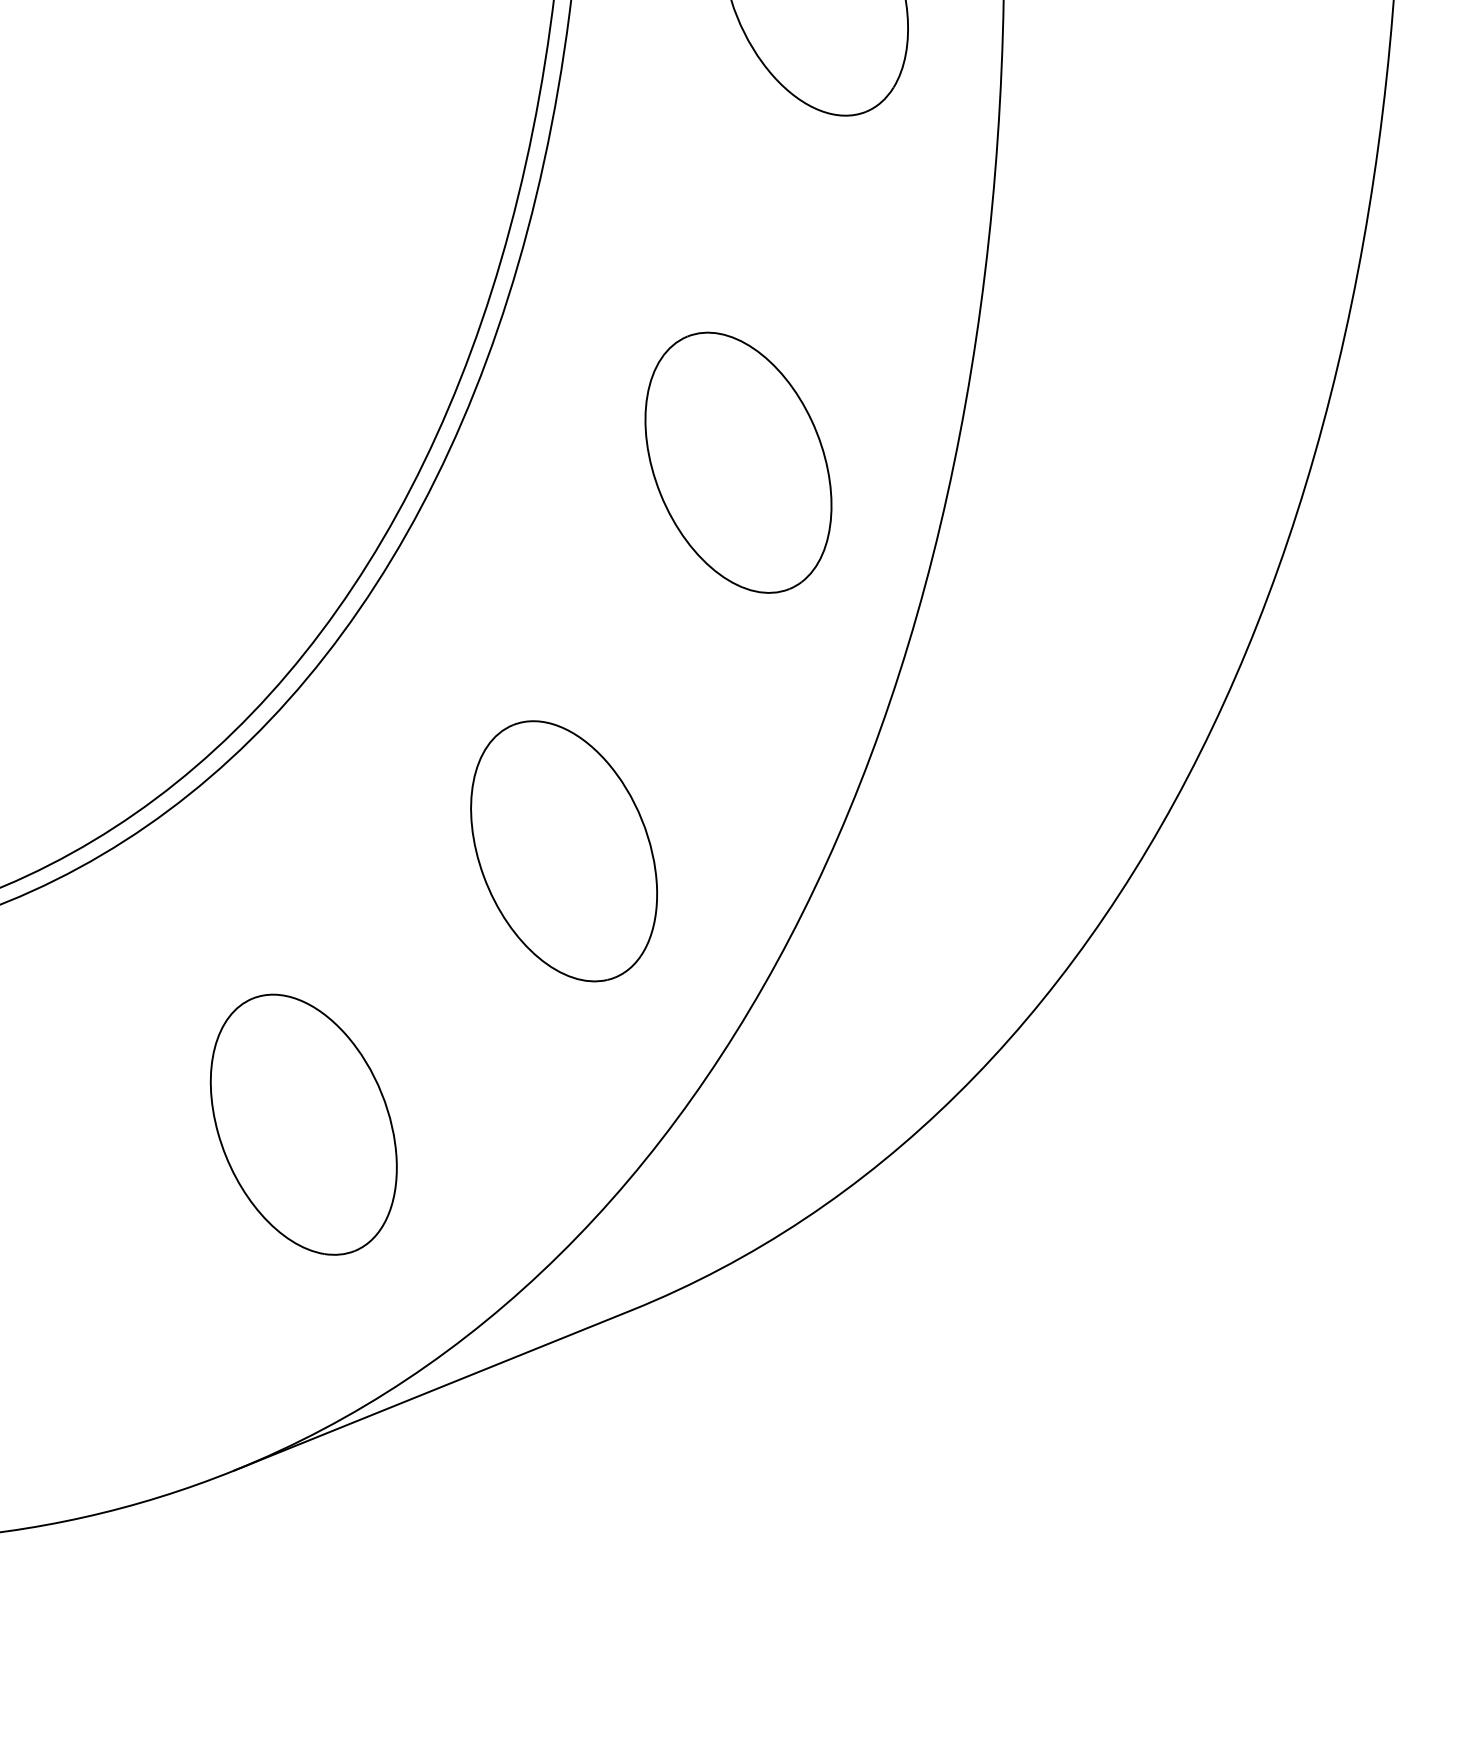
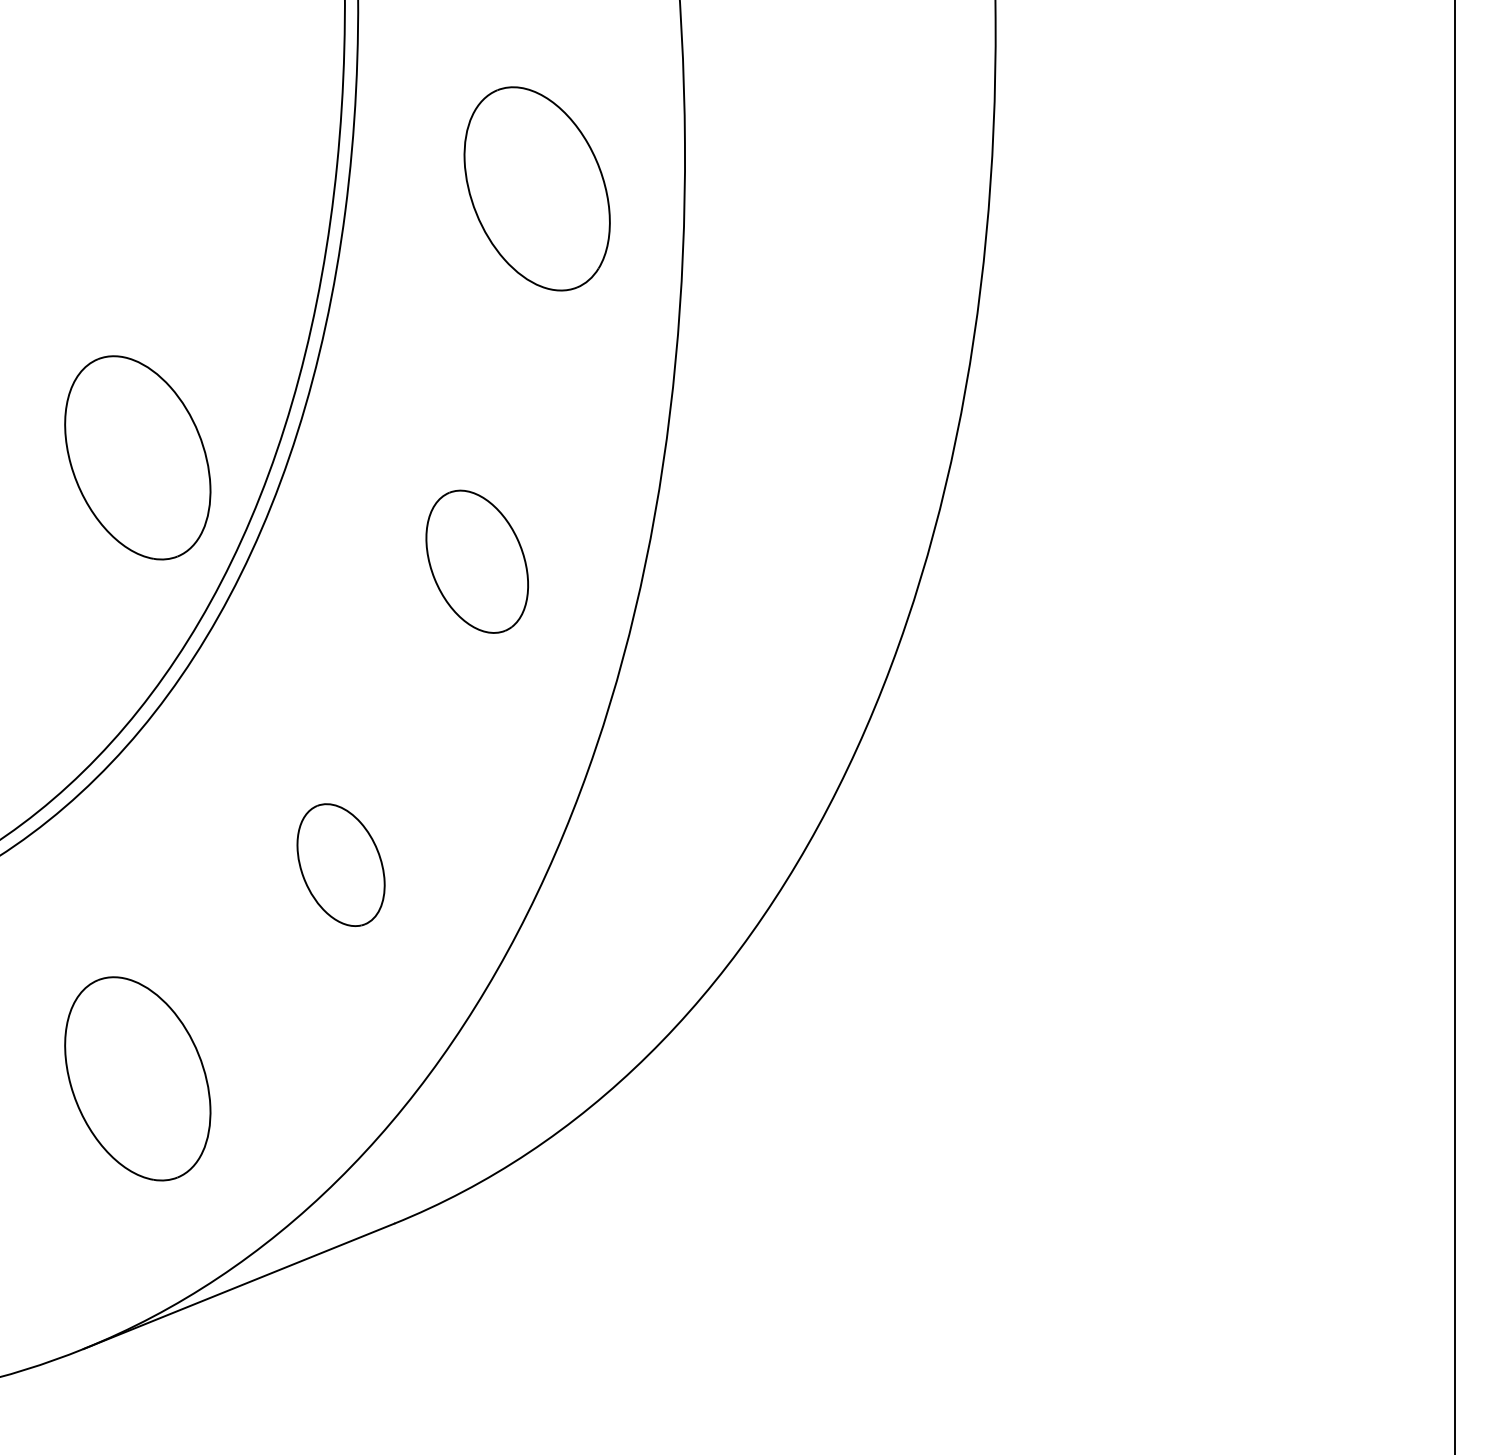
part: (303, 329) -> (137, 457), added
part: (737, 462) -> (476, 561), size x0.7
part: (563, 850) -> (340, 864), size x0.6

